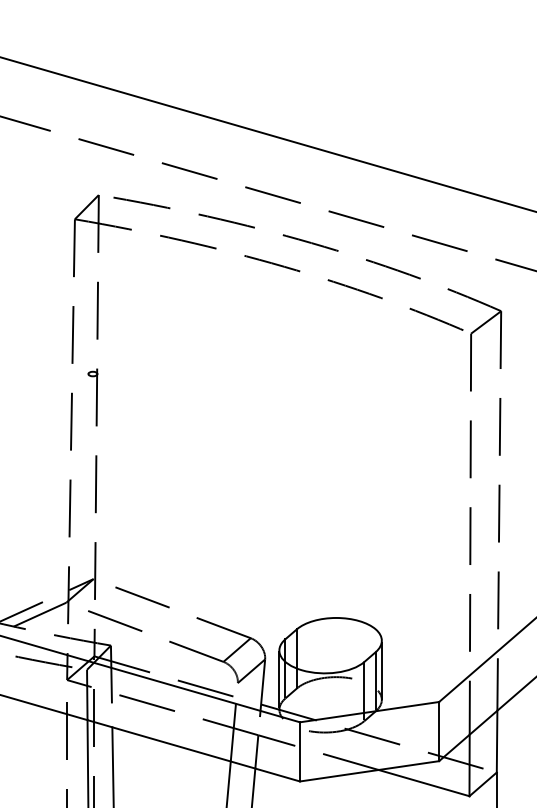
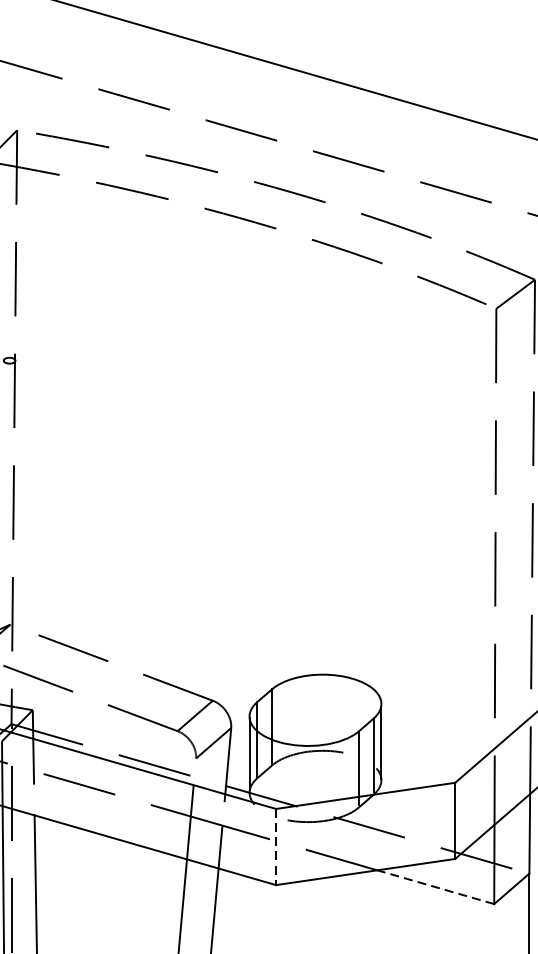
line: (300, 751) -> (276, 846), solid -> dashed
line: (423, 782) -> (435, 886), solid -> dashed

